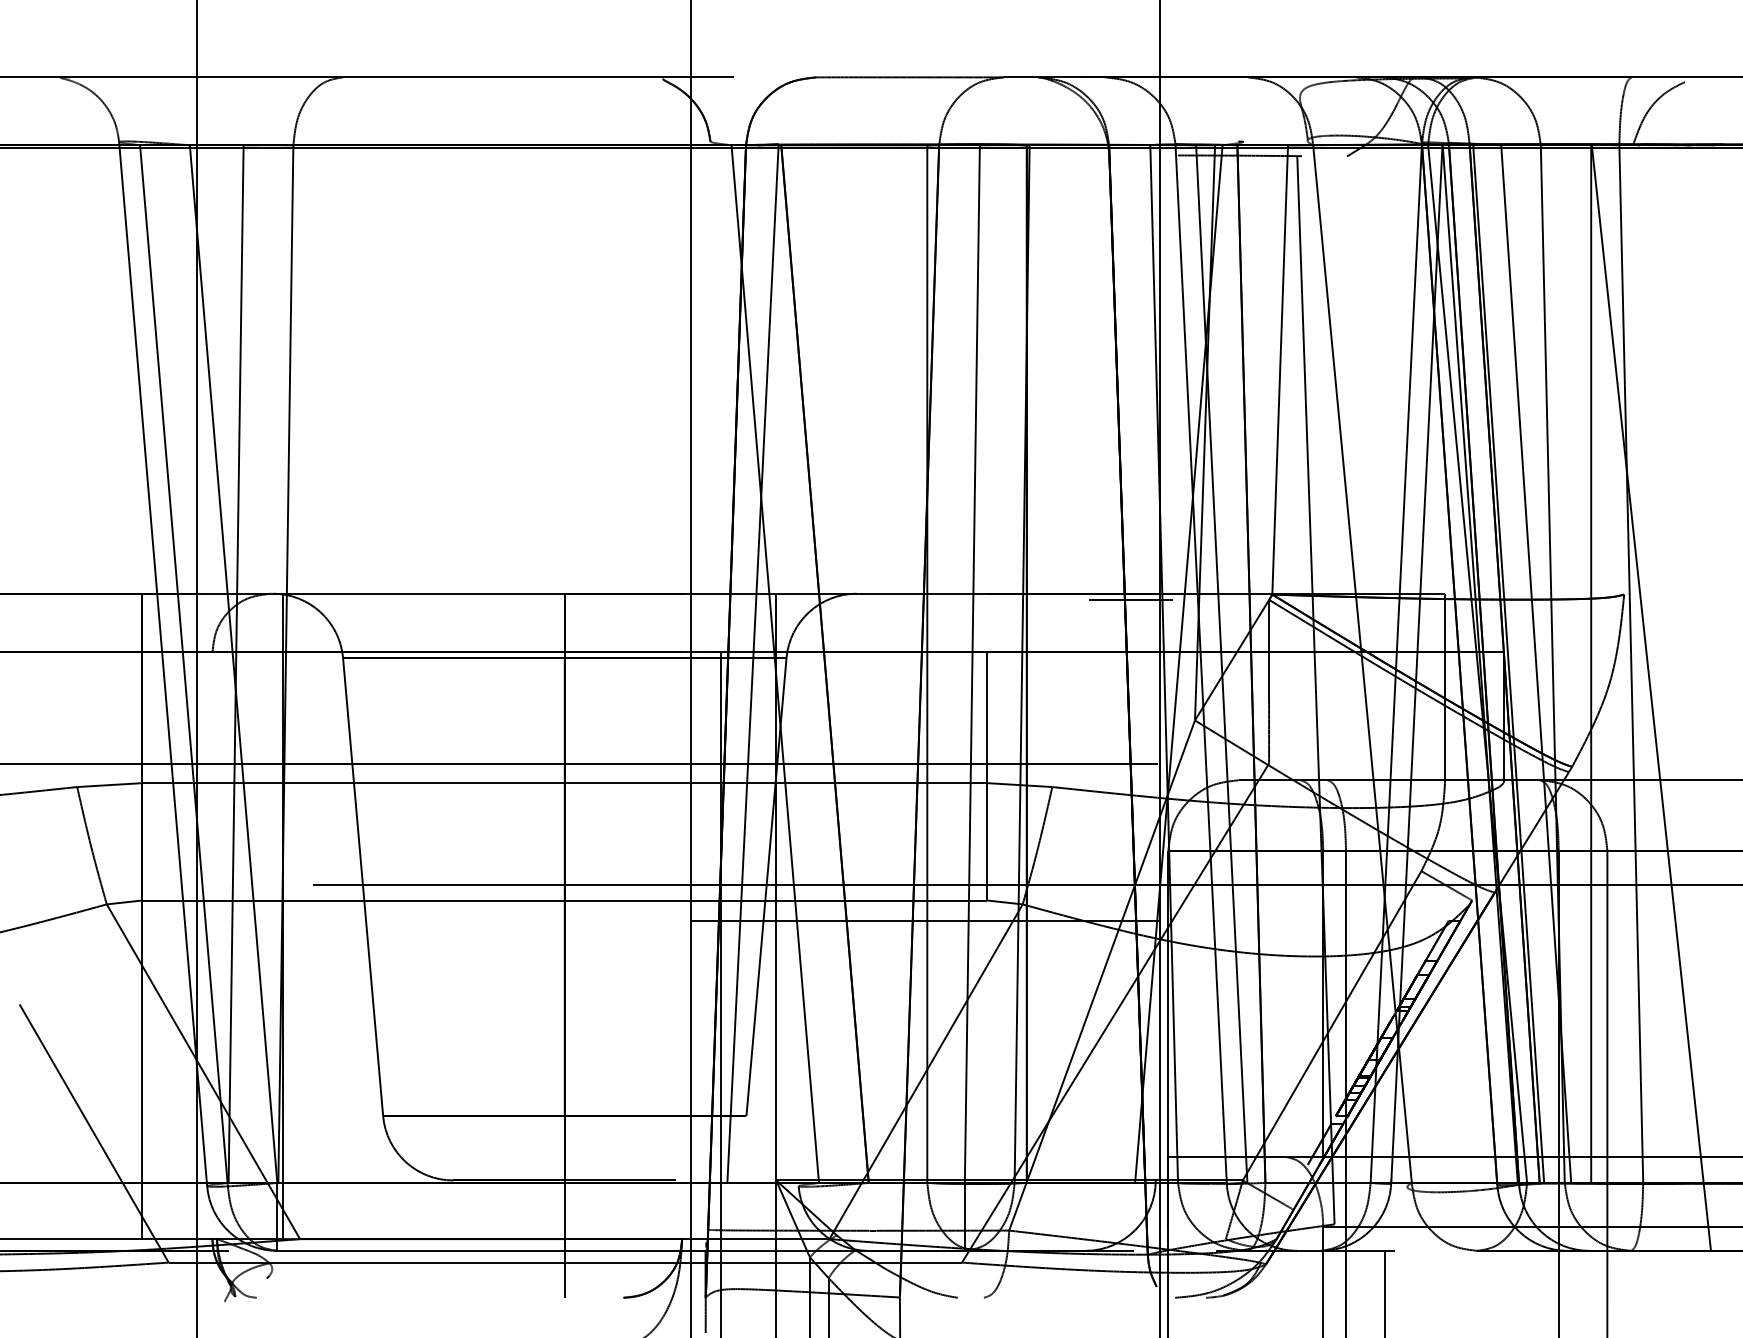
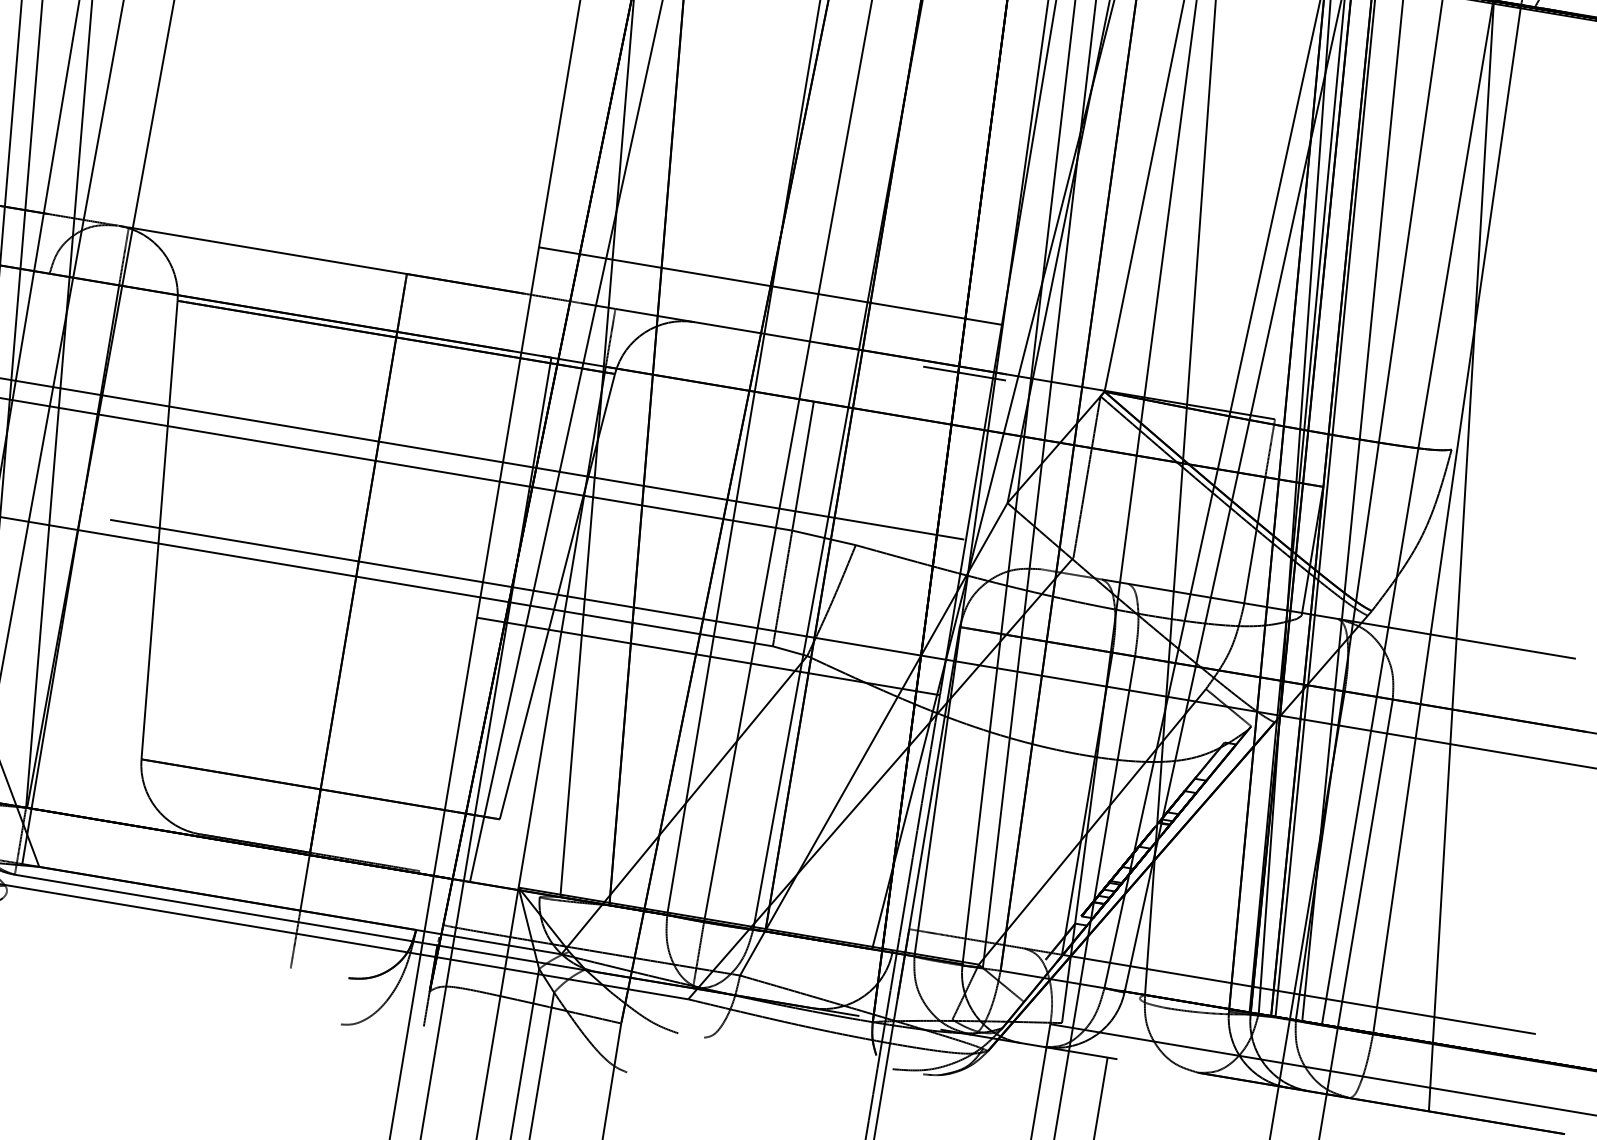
line: (925, 545) -> (770, 286), added

